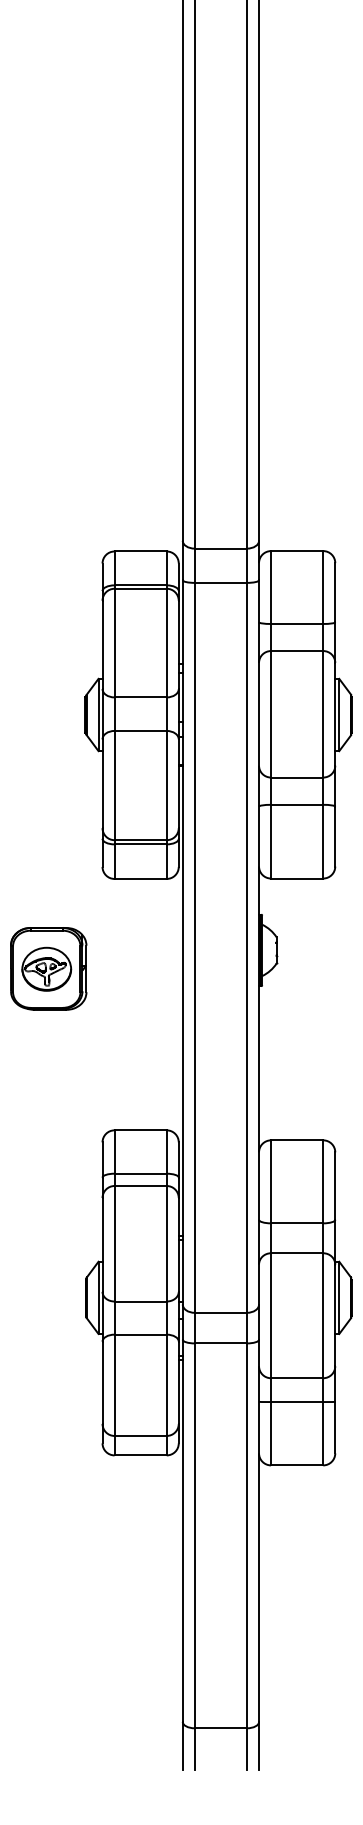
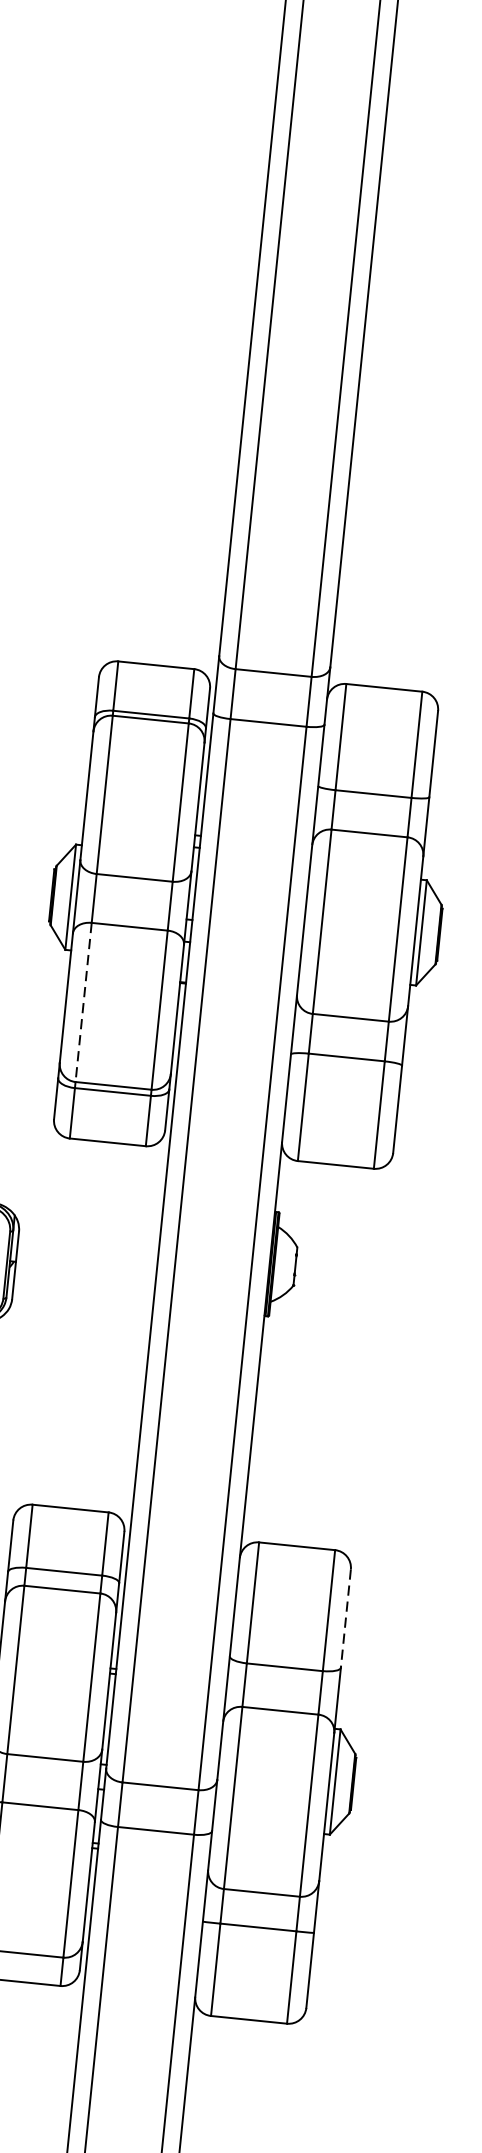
line: (114, 785) -> (83, 1002), solid -> dashed
line: (335, 1186) -> (346, 1619), solid -> dashed

